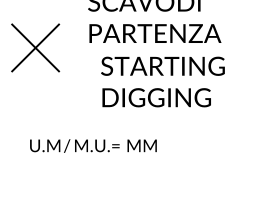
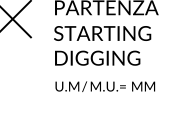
text: (162, 81) -> (102, 45), moved
text: (93, 145) -> (105, 86), moved

